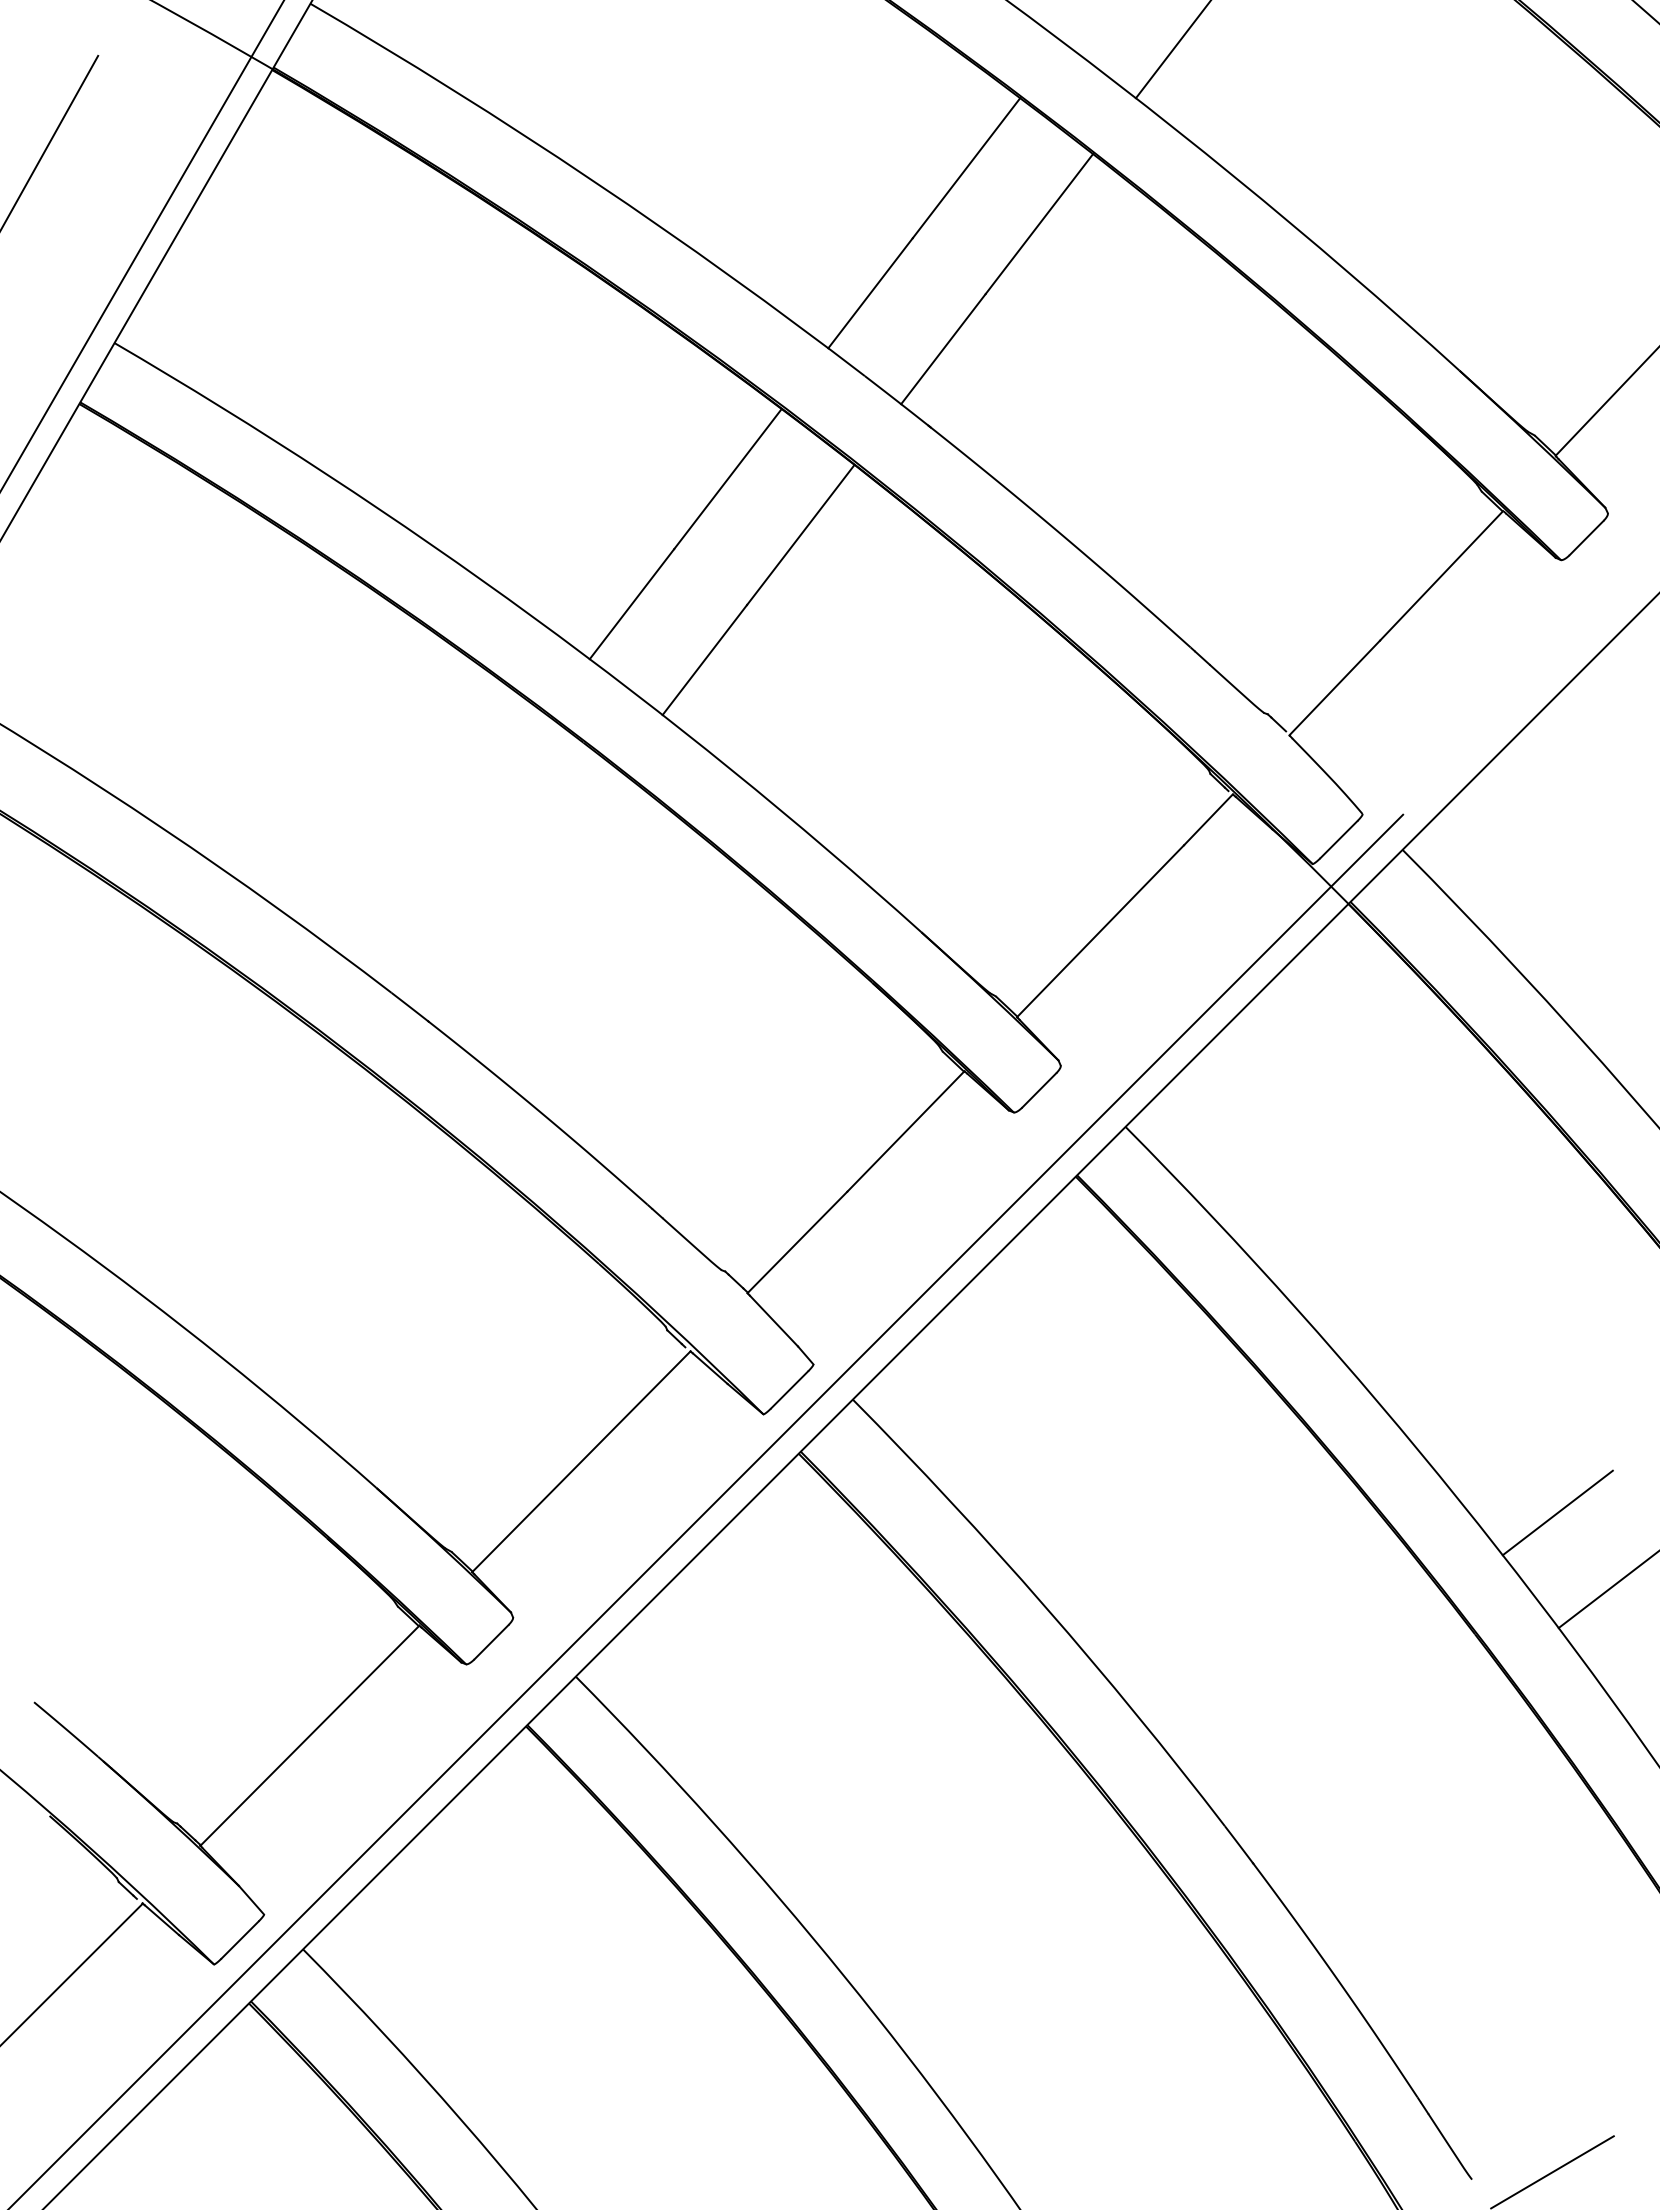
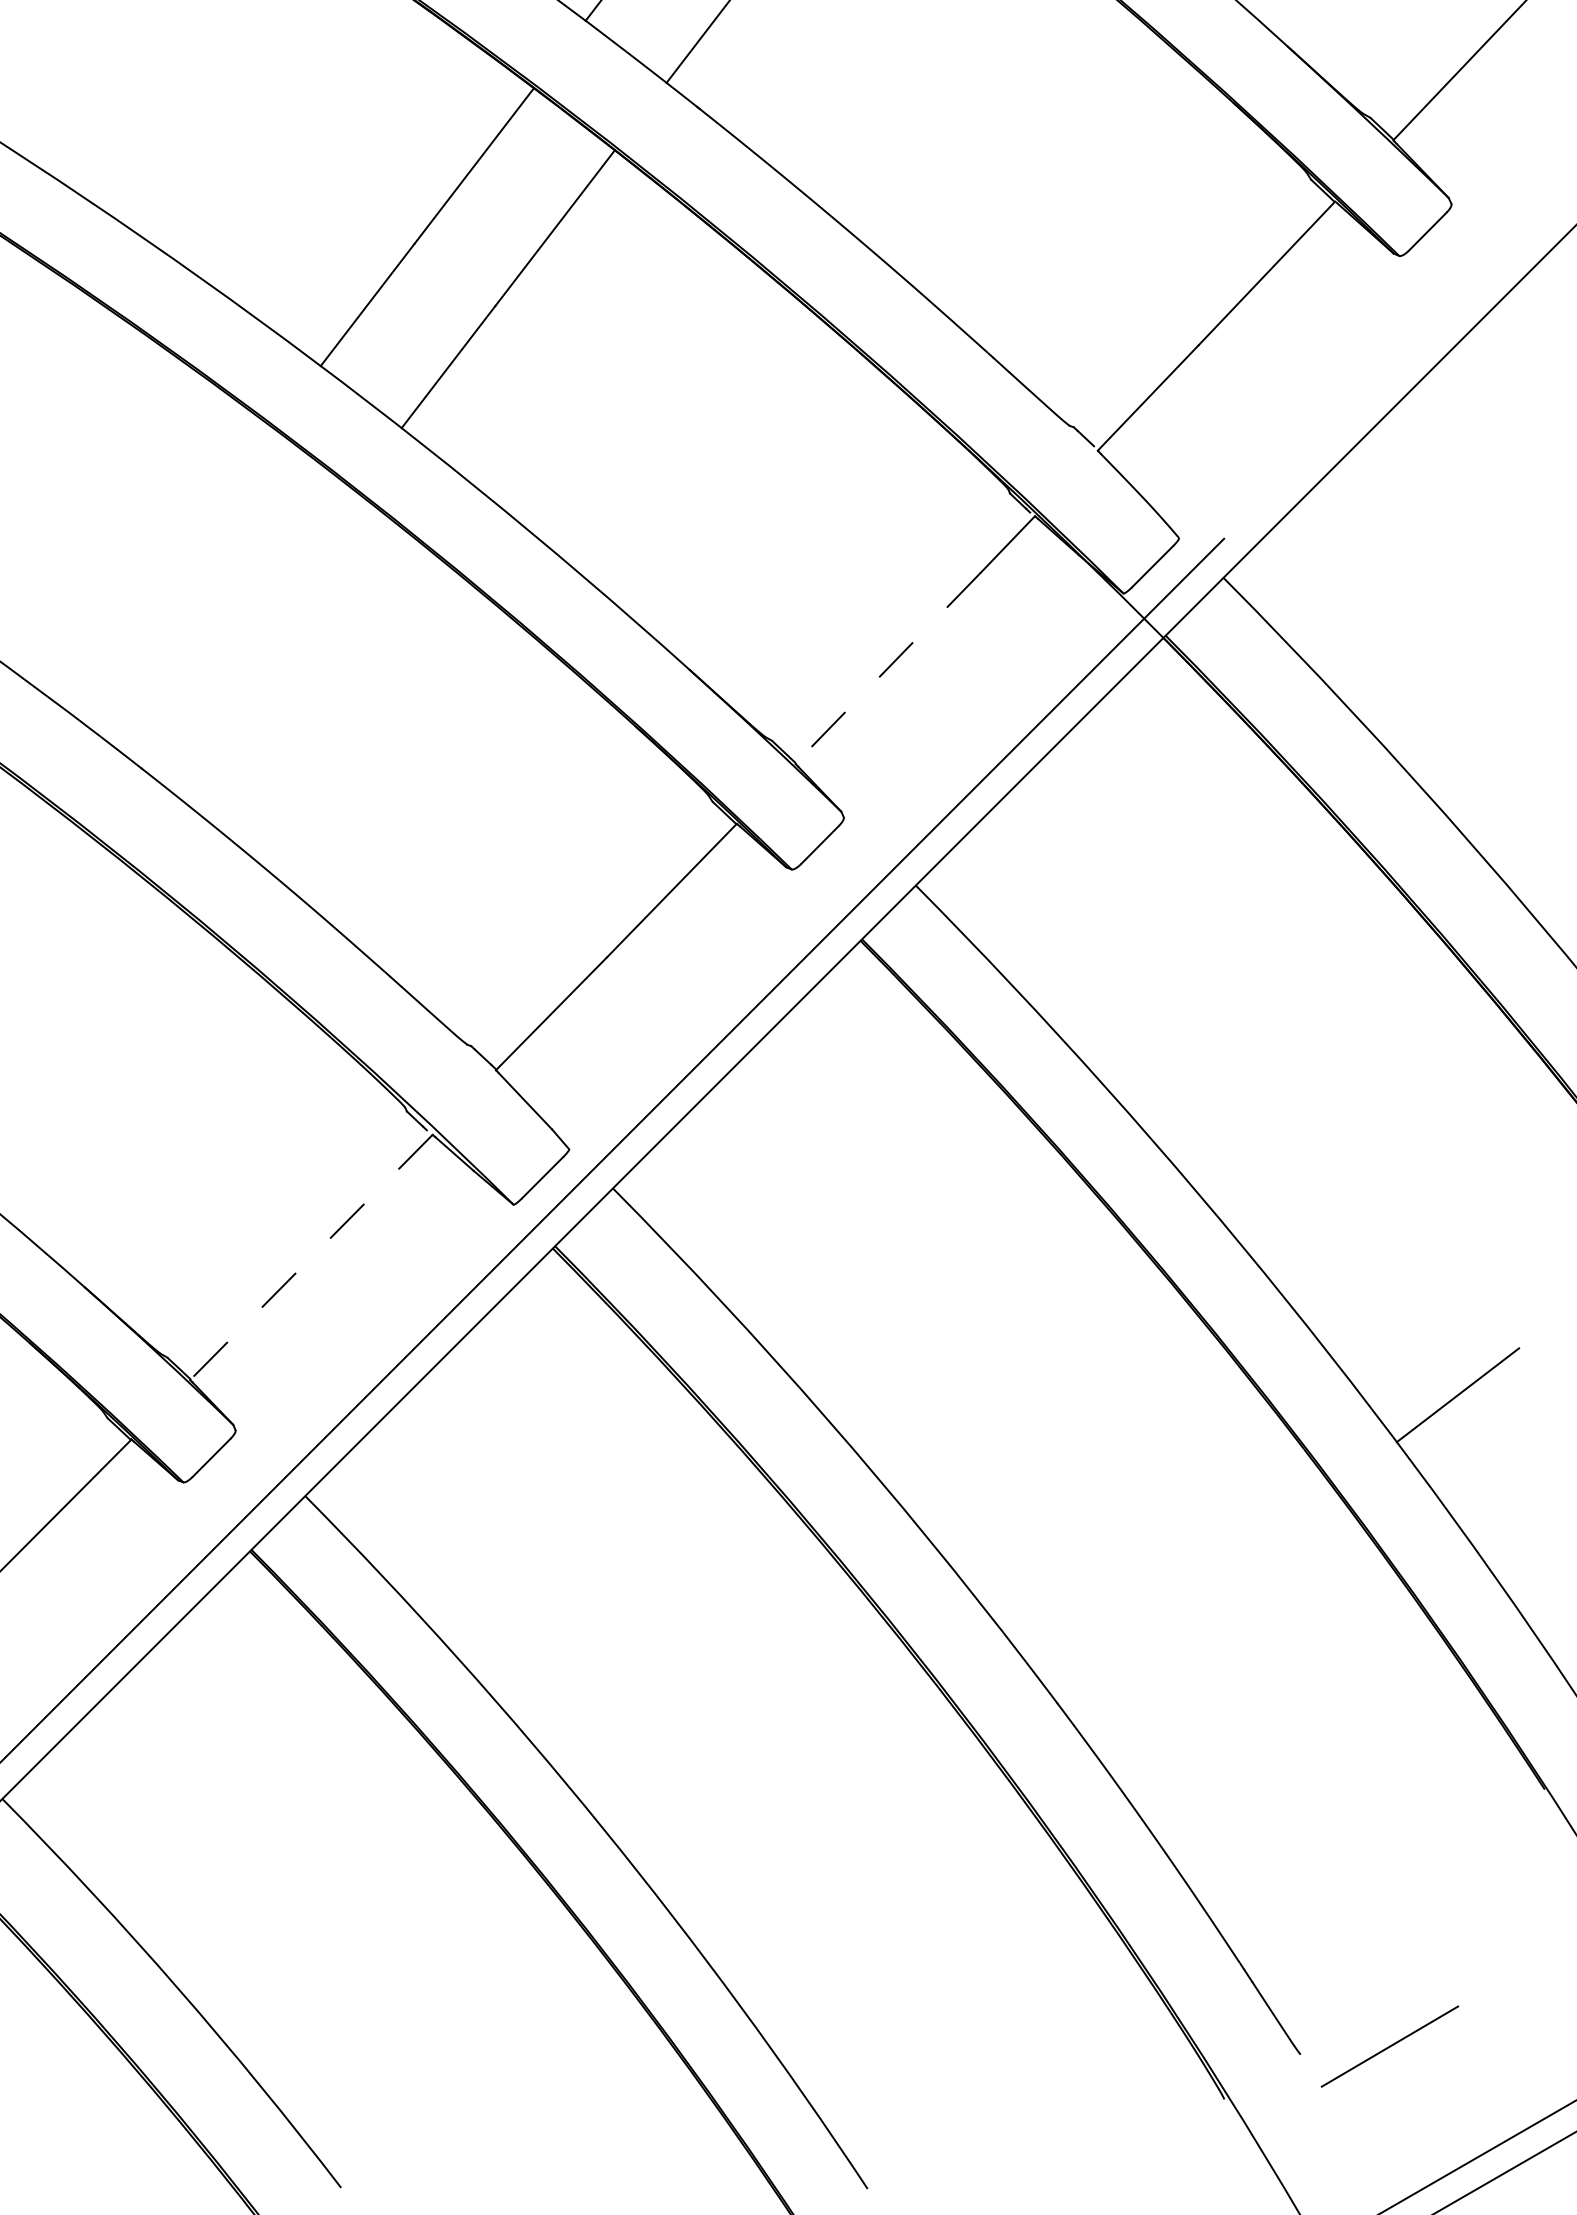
line: (1100, 931) -> (887, 668), solid -> dashed
line: (581, 1462) -> (311, 1258), solid -> dashed
line: (1557, 1512) -> (1395, 1313), removed

